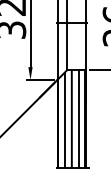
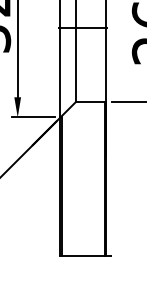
line: (71, 118) -> (82, 178), removed
line: (78, 118) -> (93, 178), removed
line: (65, 119) -> (73, 180), removed

